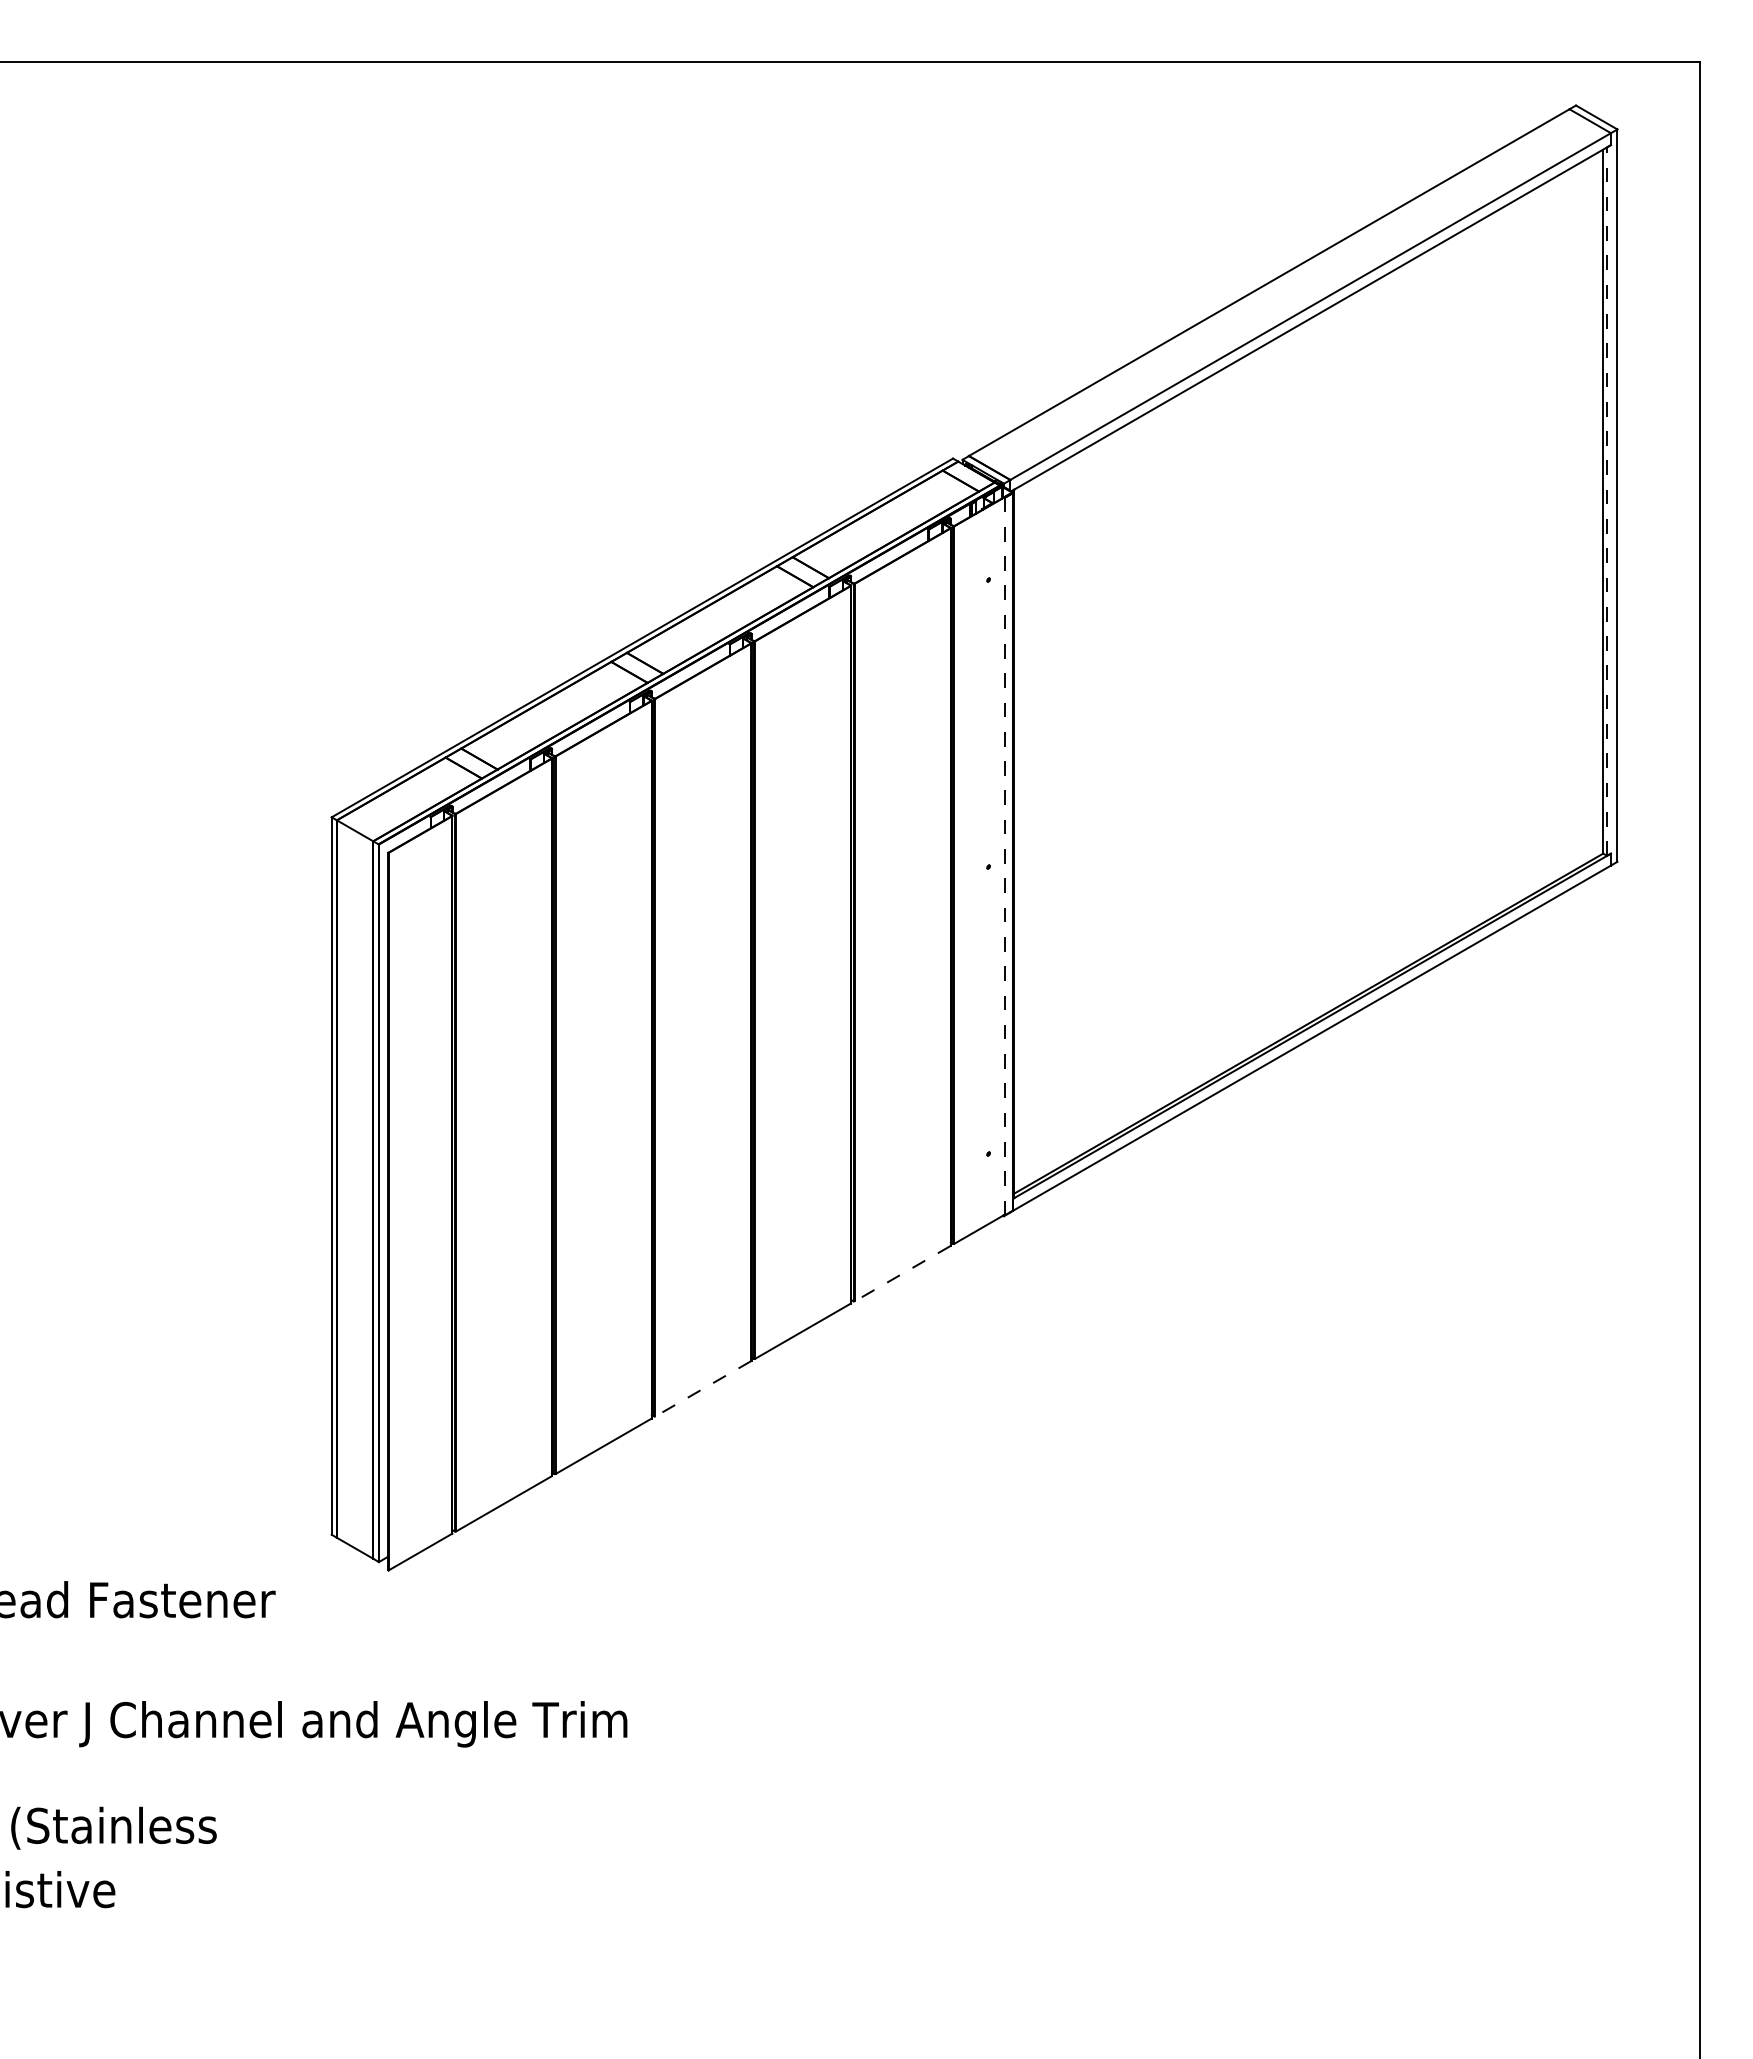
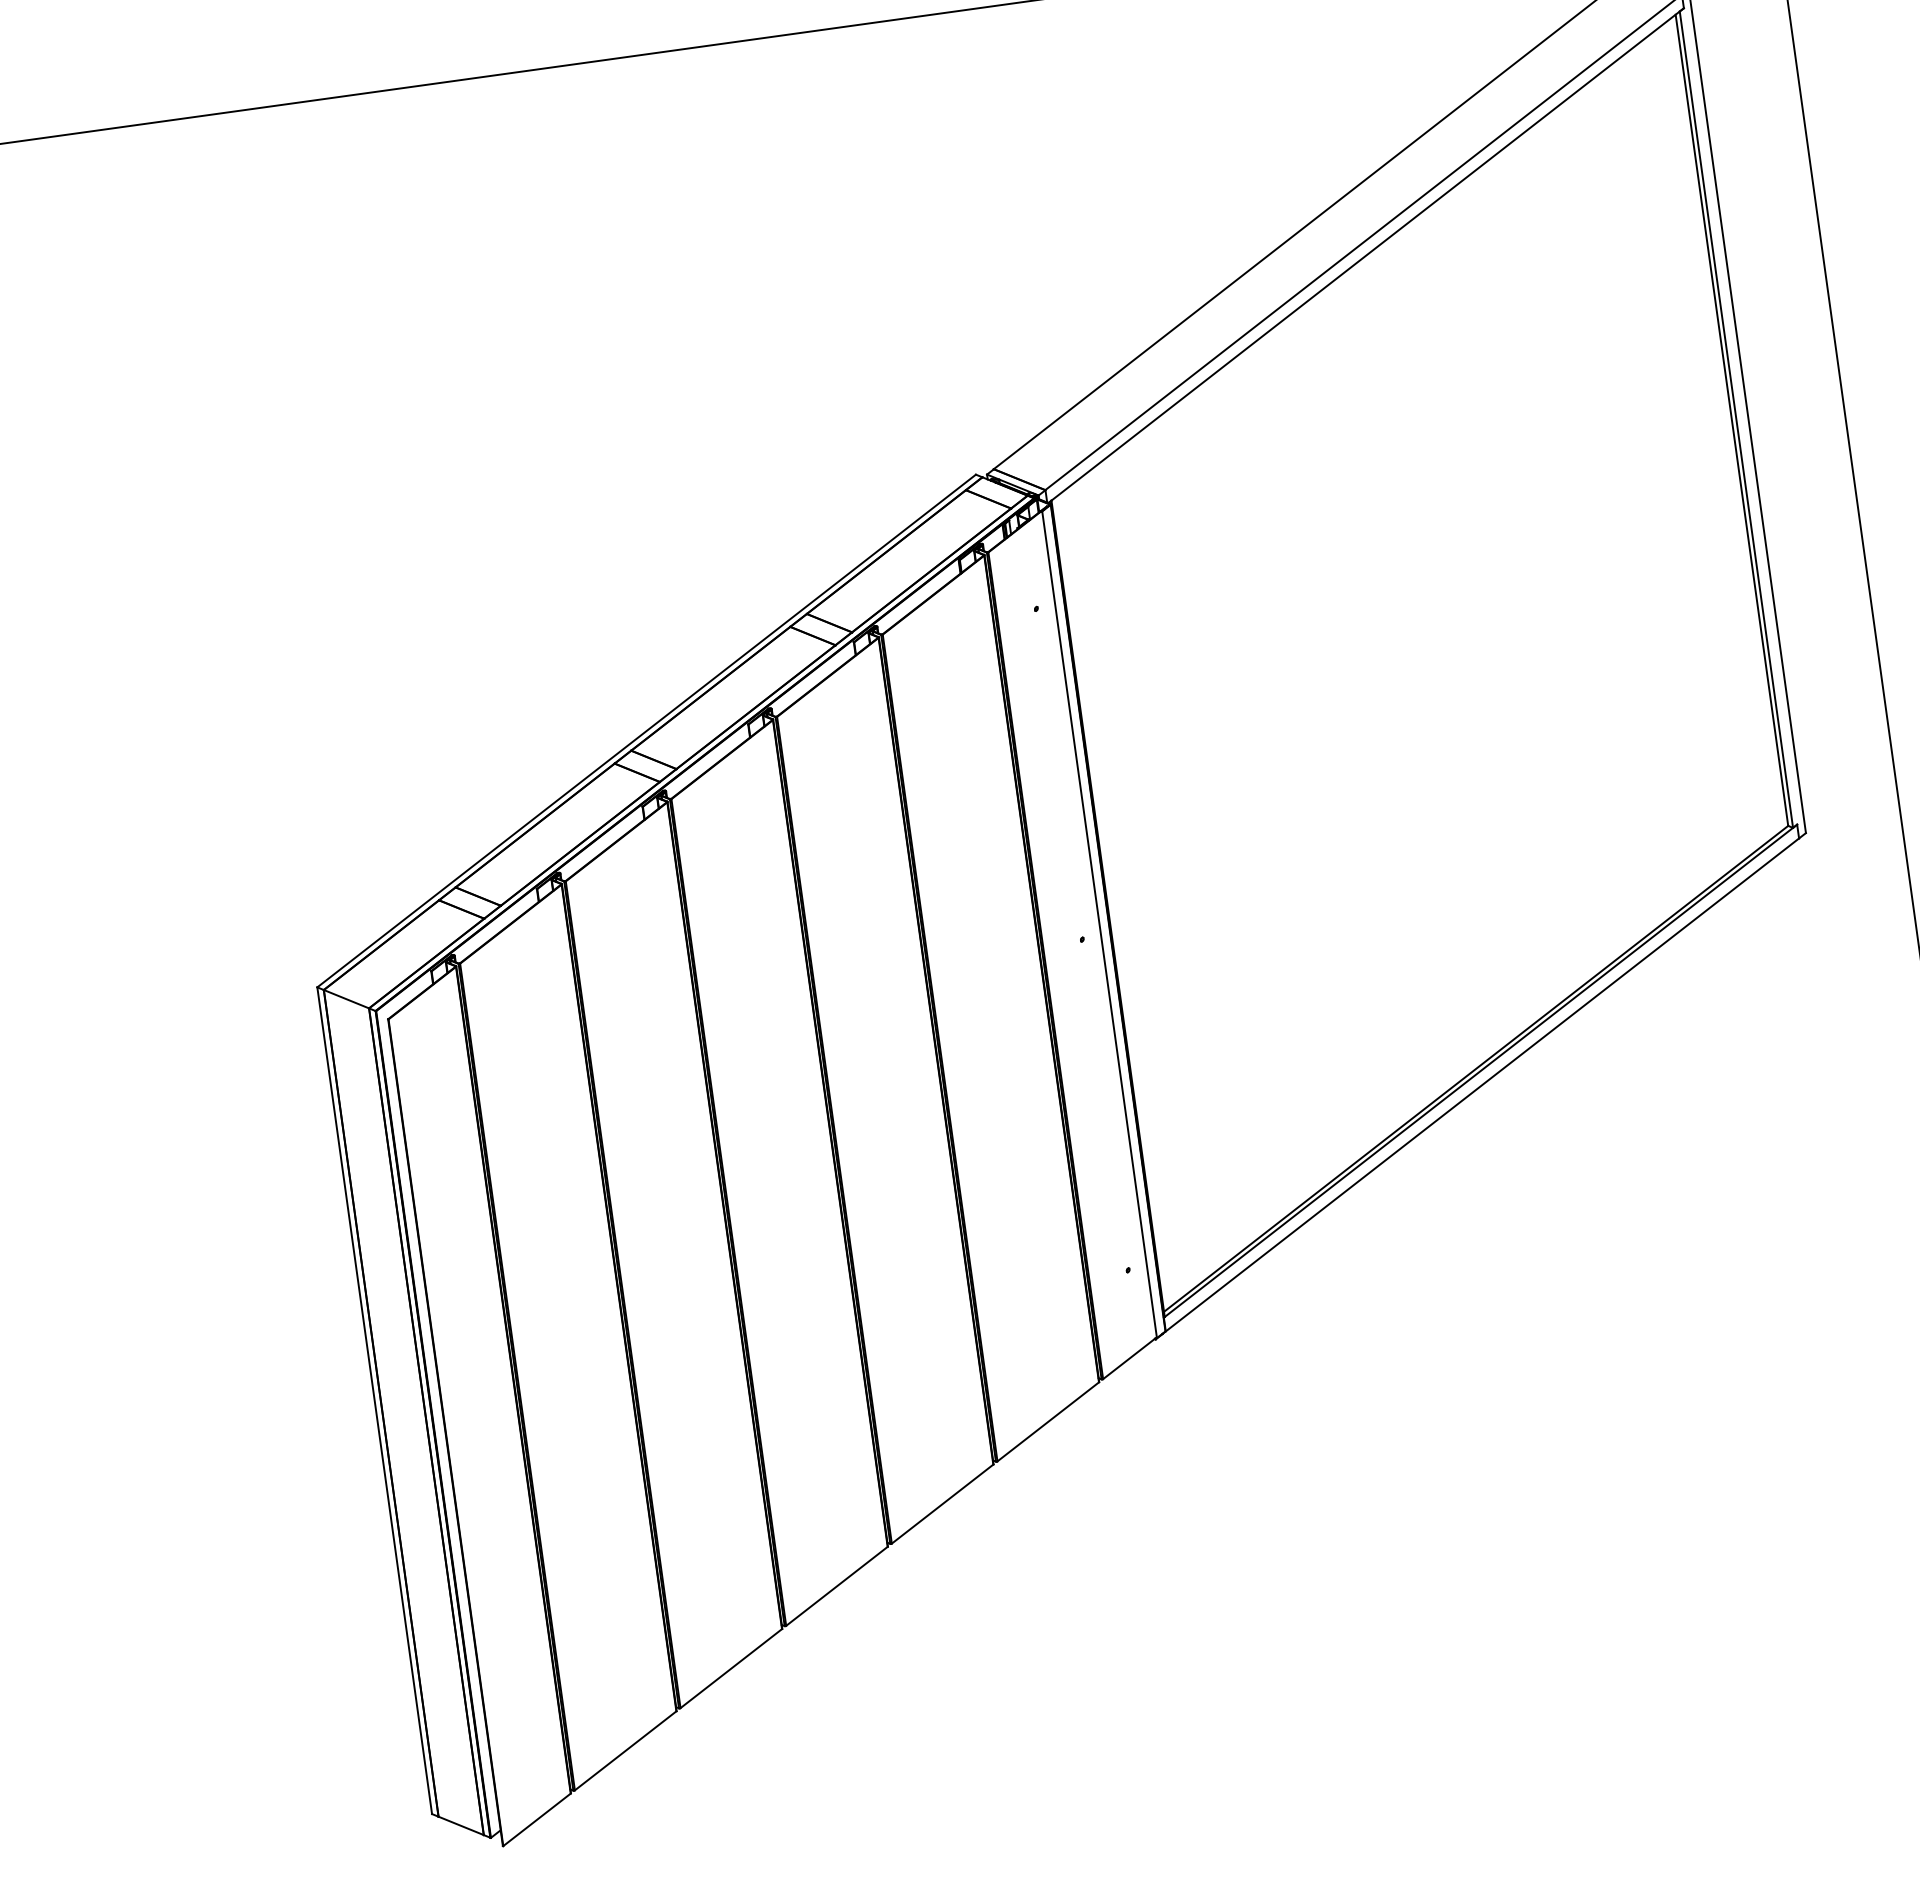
line: (1607, 501) -> (1736, 419), dashed -> solid
line: (1005, 856) -> (1099, 924), dashed -> solid
line: (902, 1273) -> (1047, 1421), dashed -> solid
line: (702, 1389) -> (836, 1587), dashed -> solid

